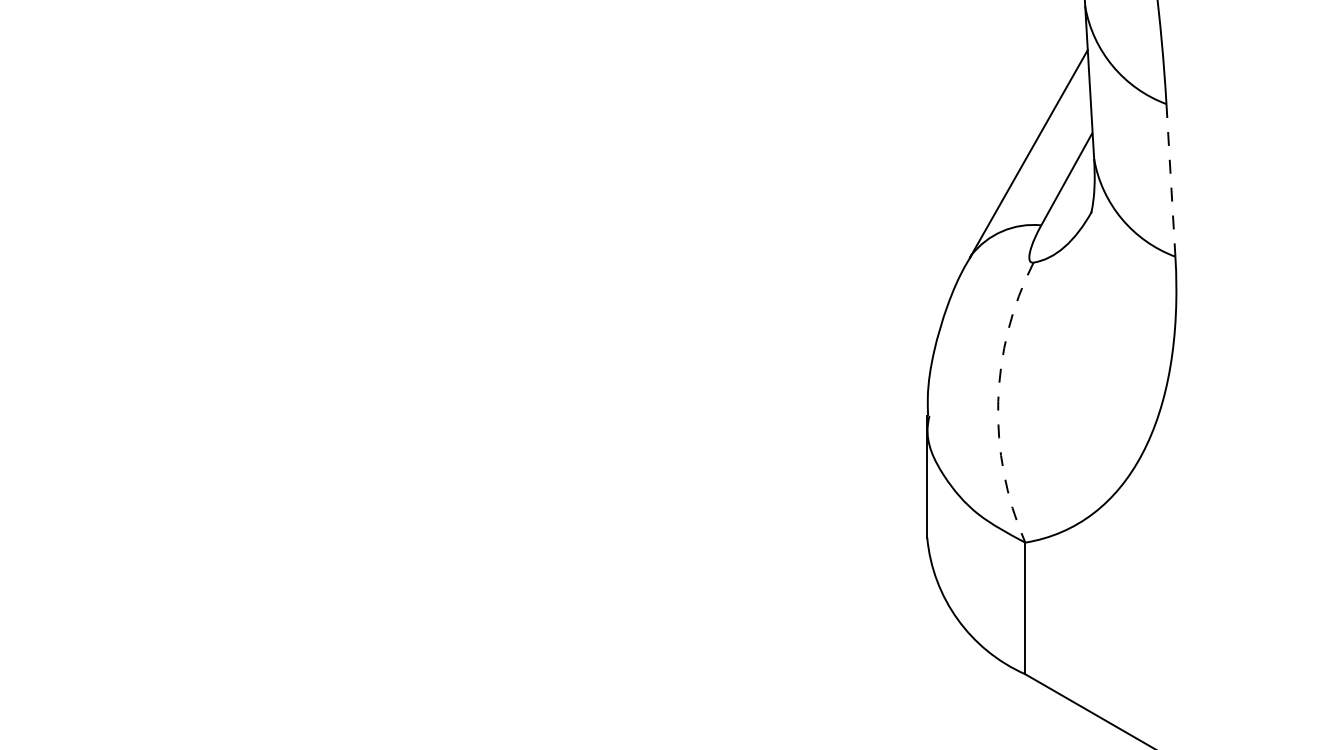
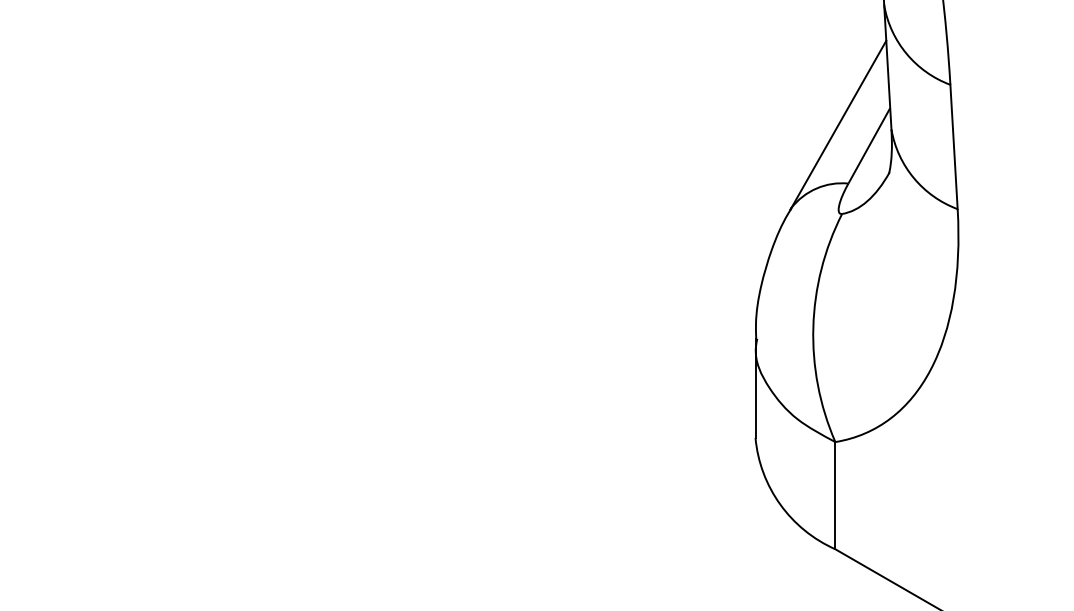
line: (1170, 180) -> (953, 147), dashed -> solid
arc: (998, 401) -> (813, 327), dashed -> solid

